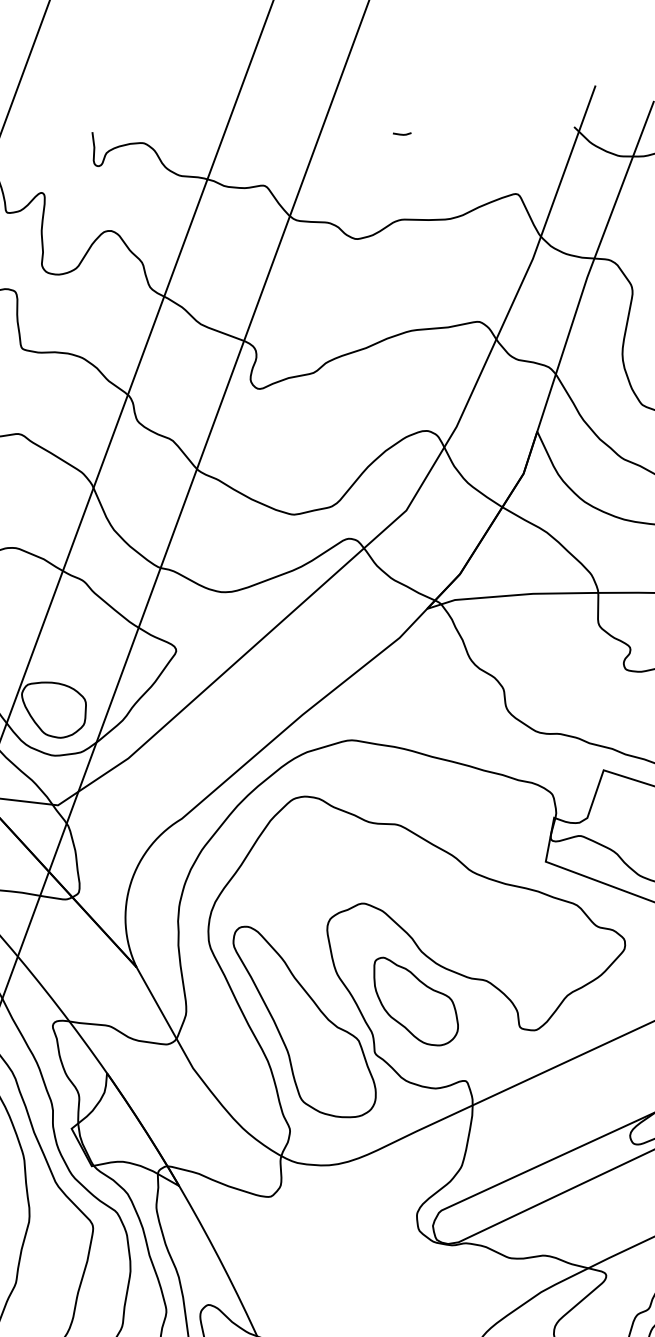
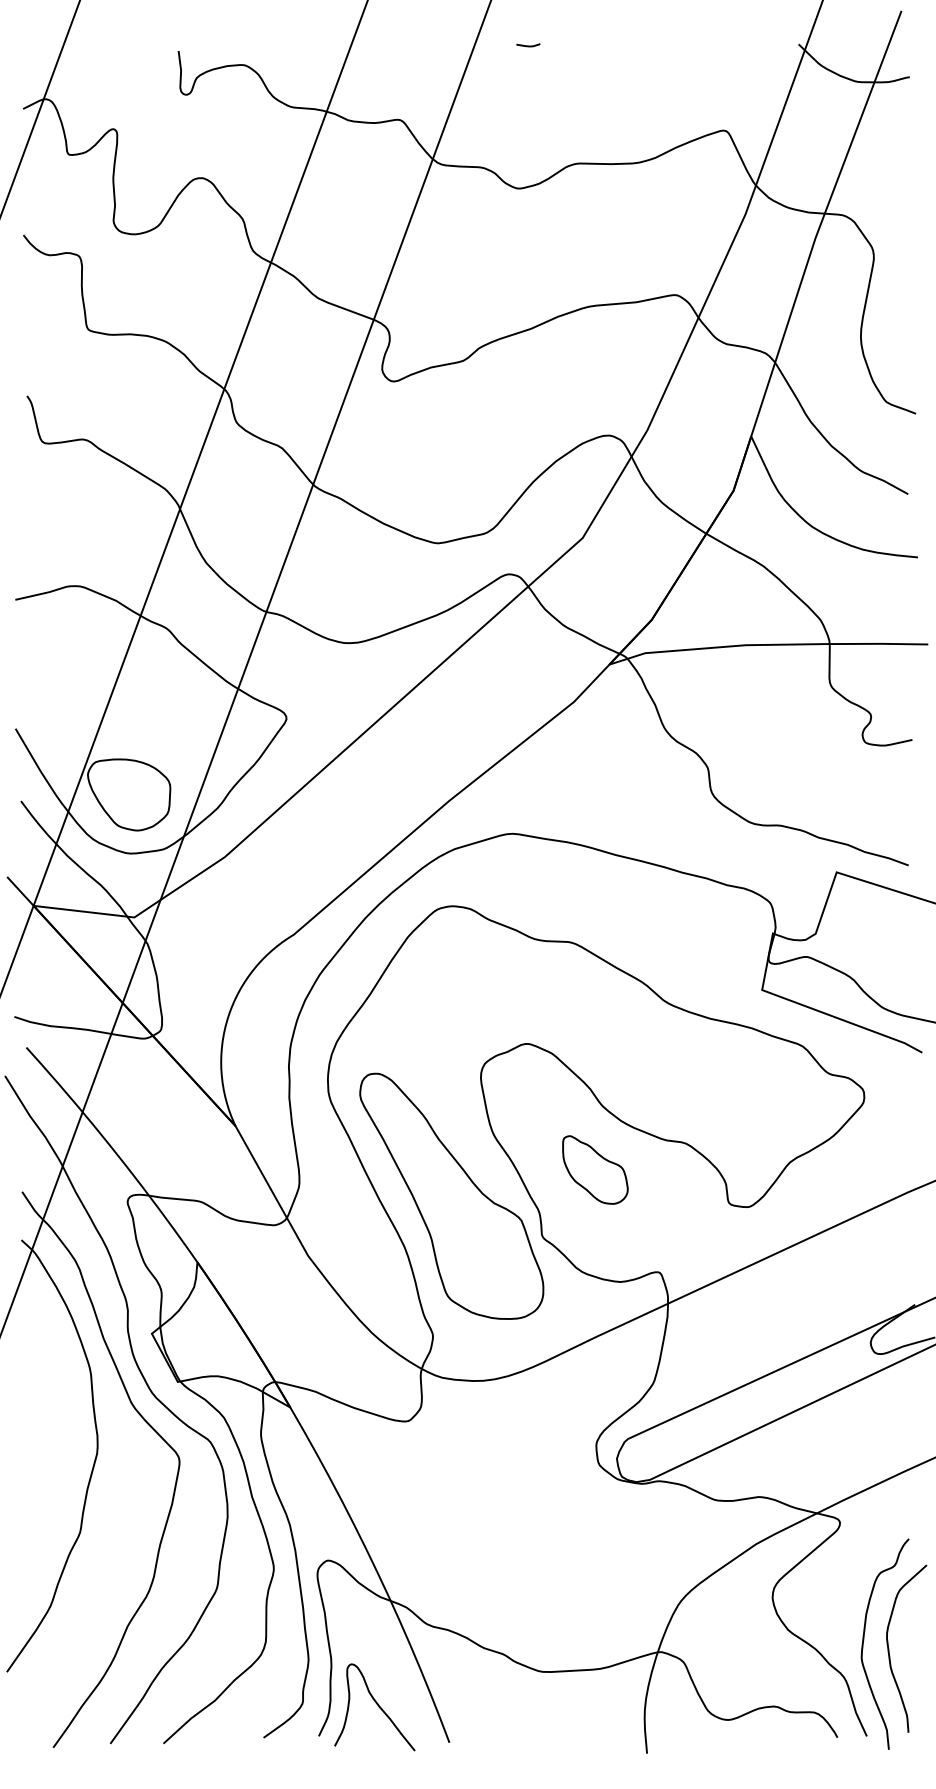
line: (402, 134) -> (528, 45), moved
part: (416, 1001) -> (595, 1169), size x0.6

